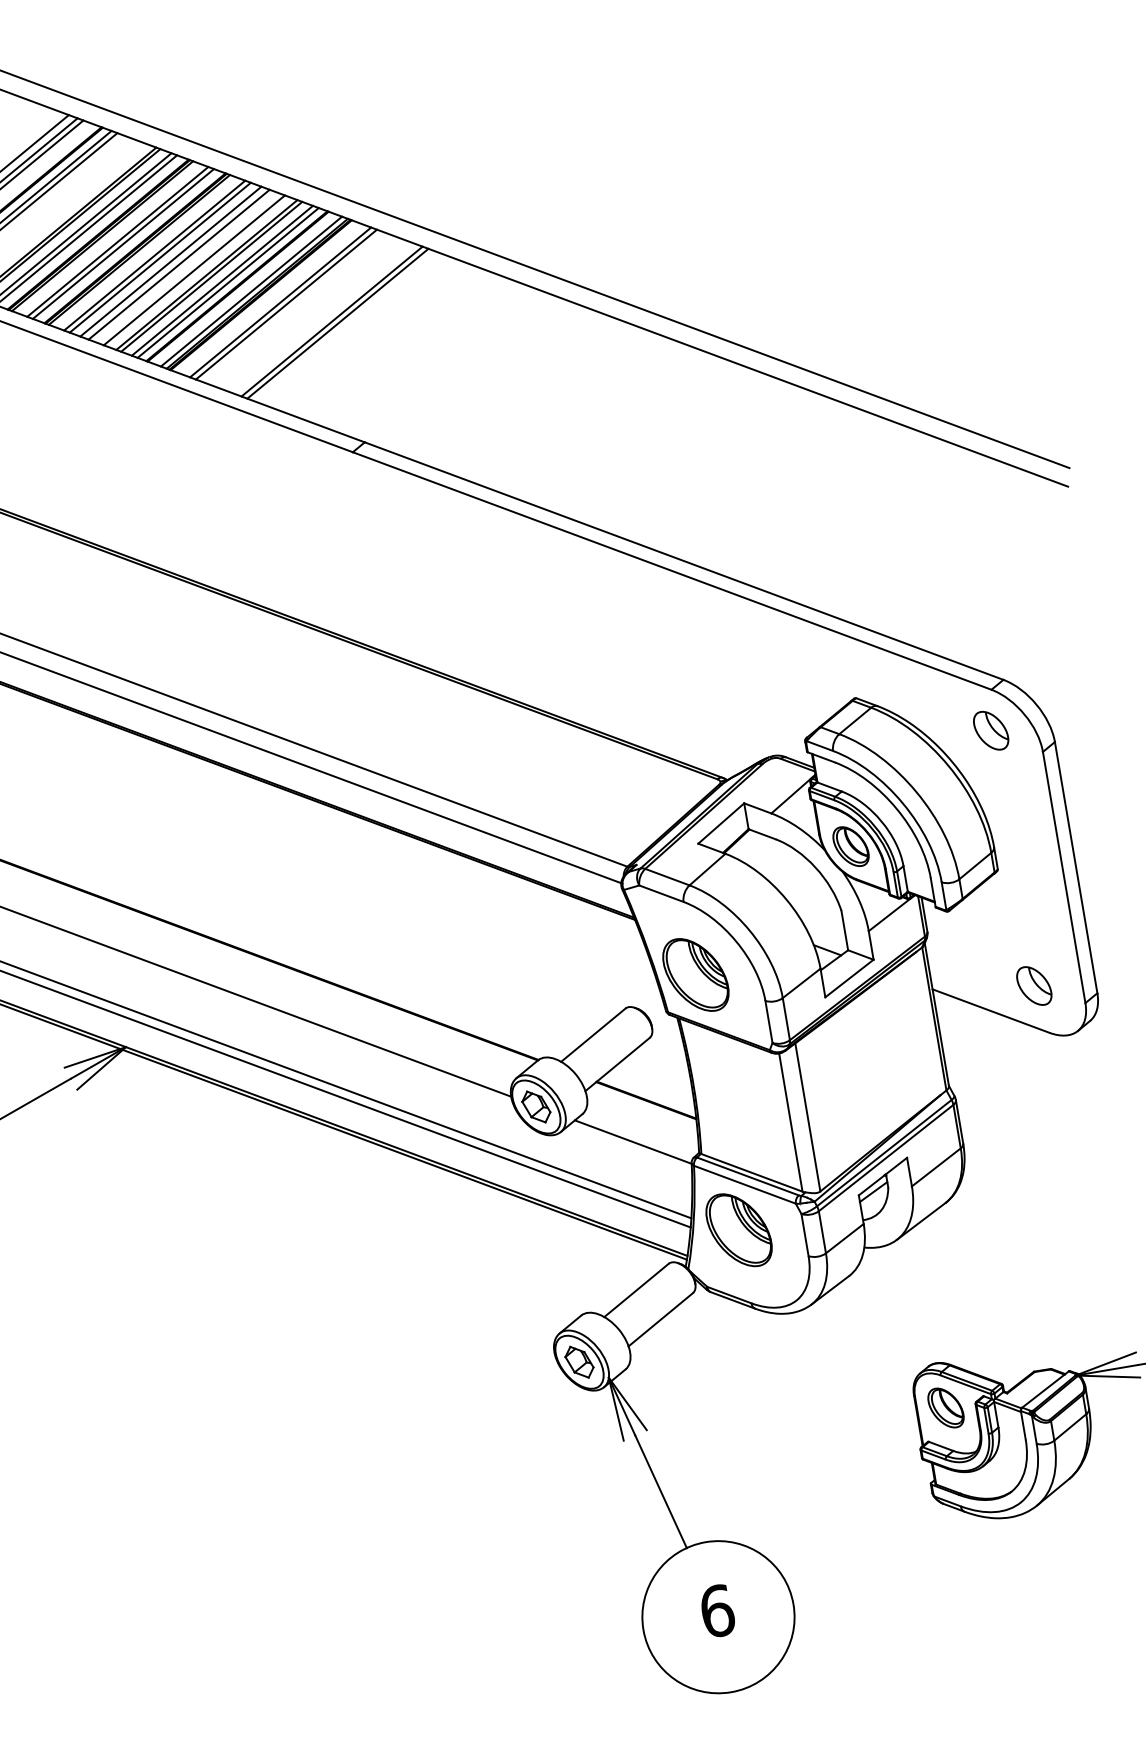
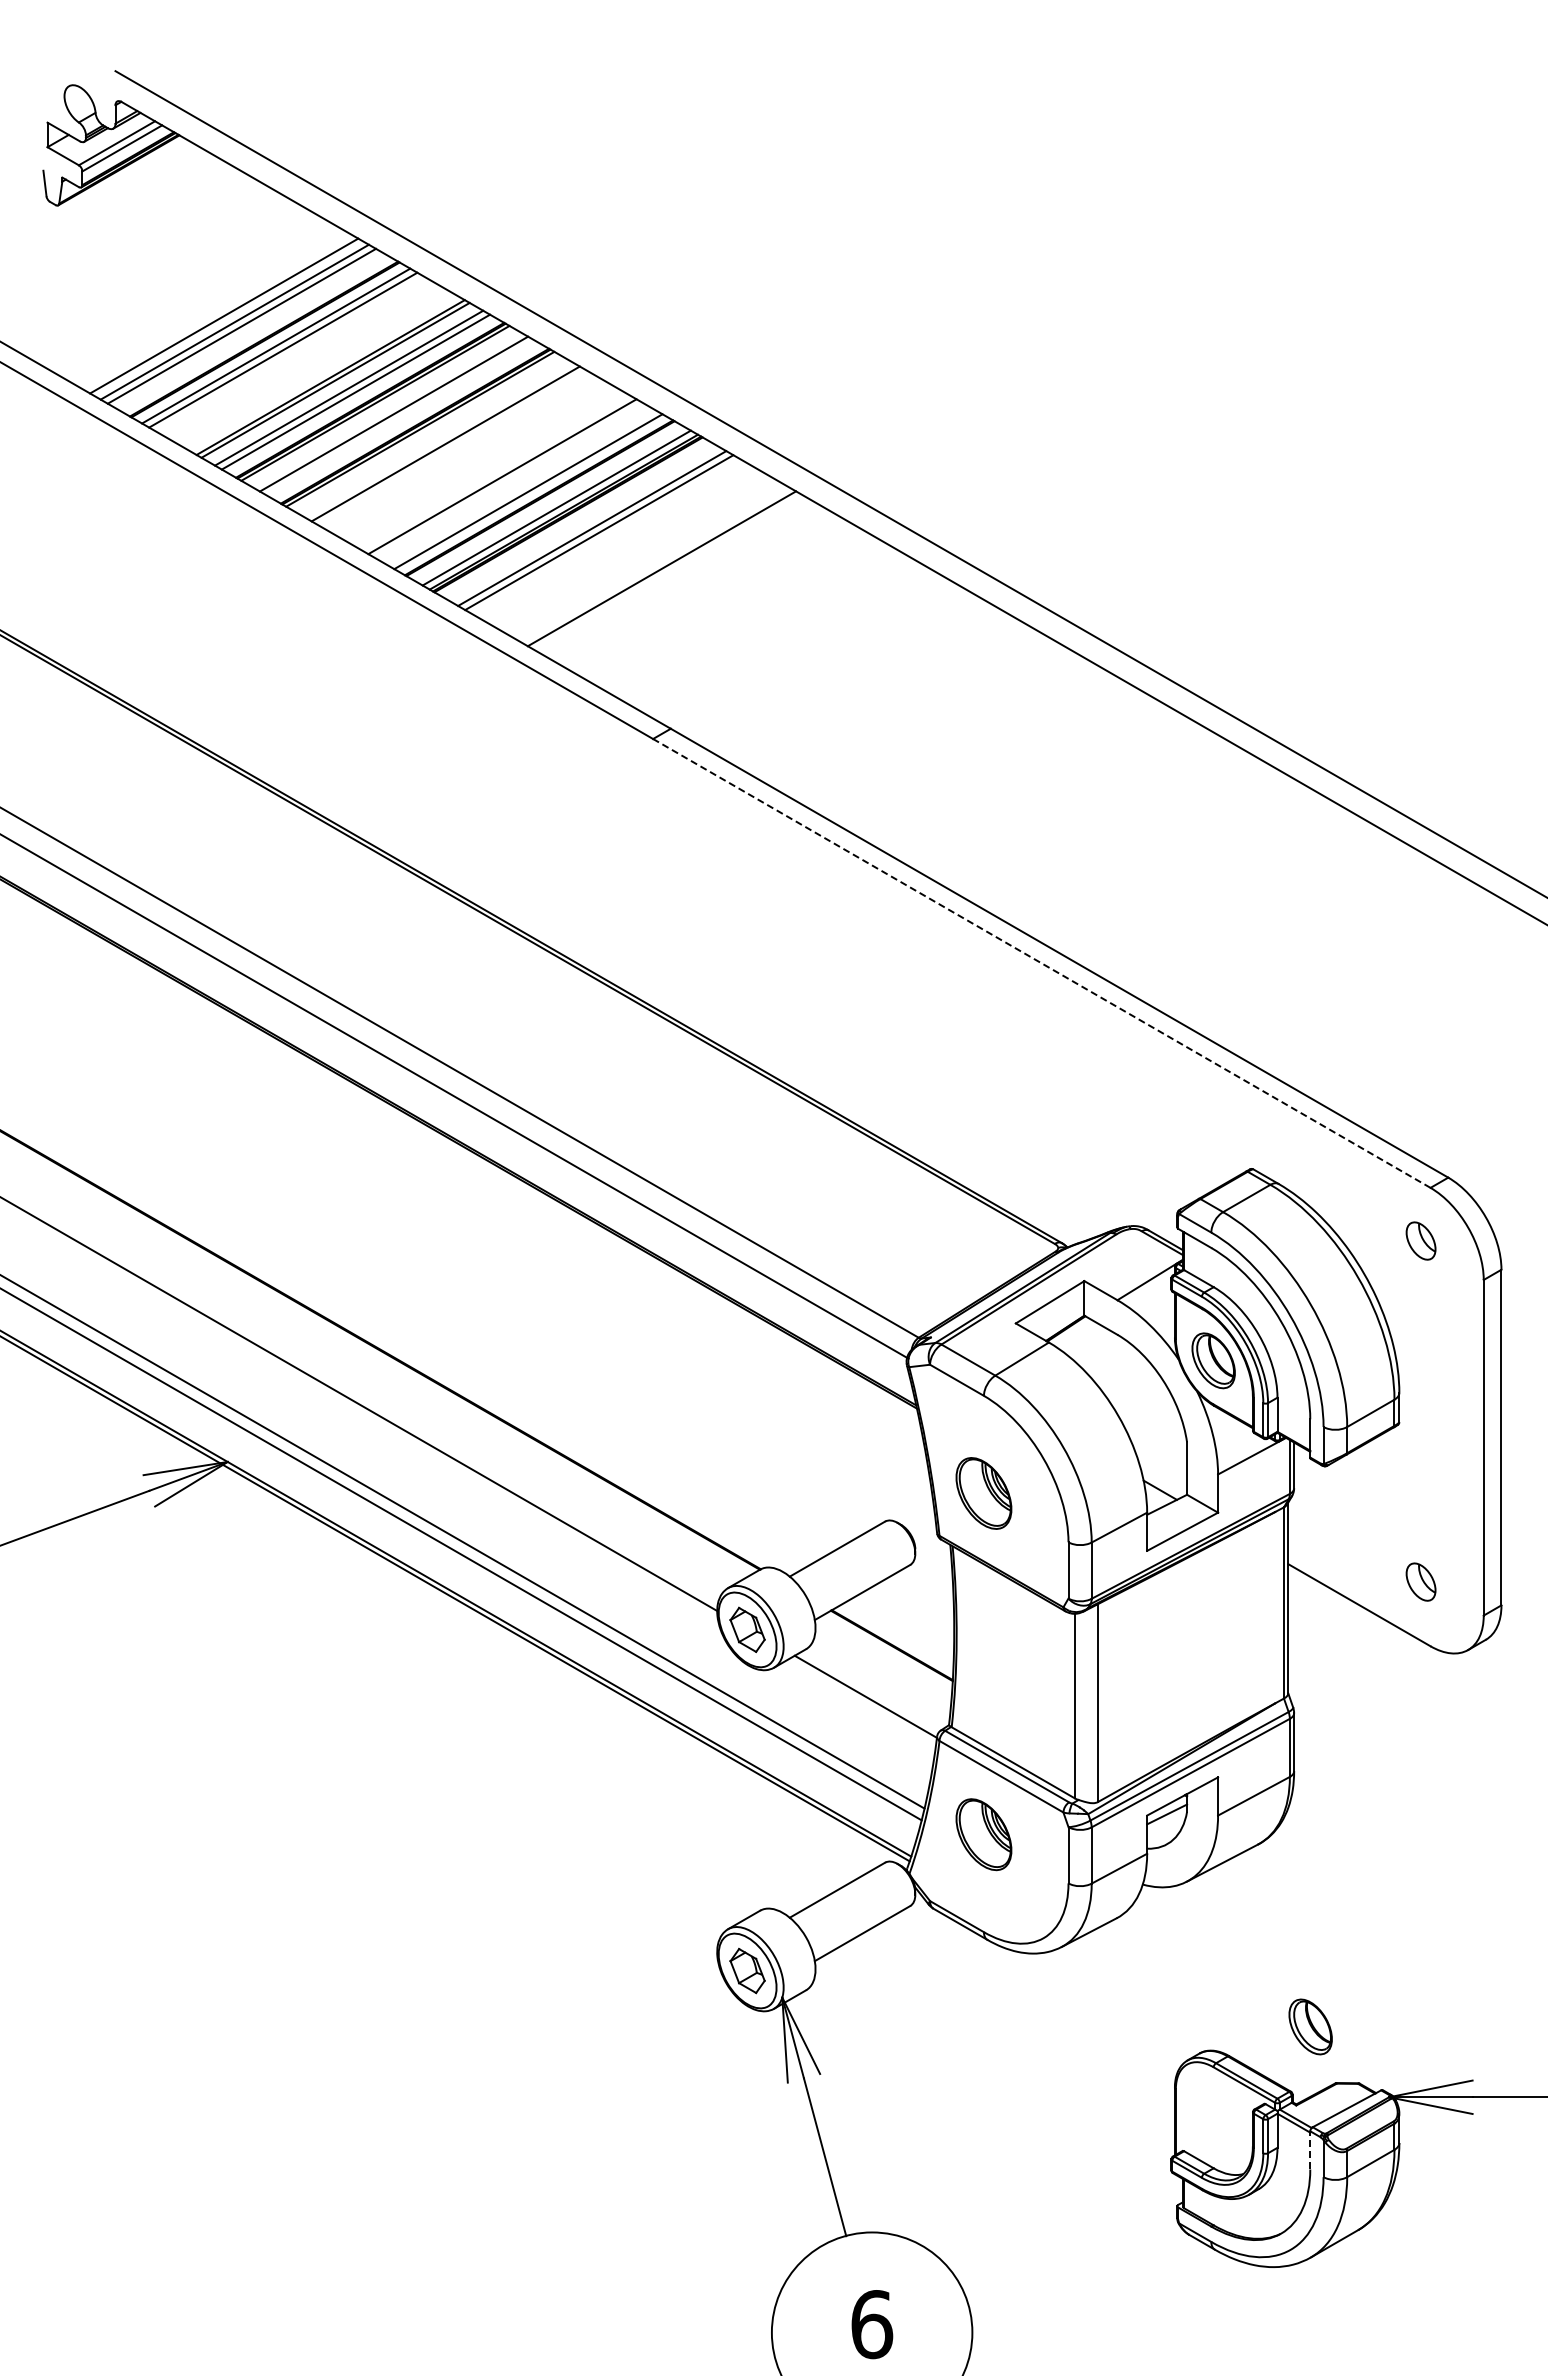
line: (123, 243) -> (400, 417), removed
line: (154, 255) -> (438, 439), removed
line: (170, 260) -> (458, 450), removed
line: (178, 264) -> (468, 456), removed
line: (194, 270) -> (487, 467), removed
line: (211, 276) -> (508, 479), removed
line: (222, 280) -> (521, 487), removed
line: (331, 321) -> (654, 564), removed
line: (671, 571) -> (1041, 963), solid -> dashed
part: (990, 730) -> (1420, 1240), size x0.7
part: (695, 975) -> (983, 1493), size x0.7
part: (1033, 985) -> (1420, 1581), size x0.7
part: (738, 1230) -> (983, 1834), size x0.7
part: (945, 1407) -> (1310, 2026), moved
line: (1023, 1424) -> (1310, 2149), solid -> dashed

